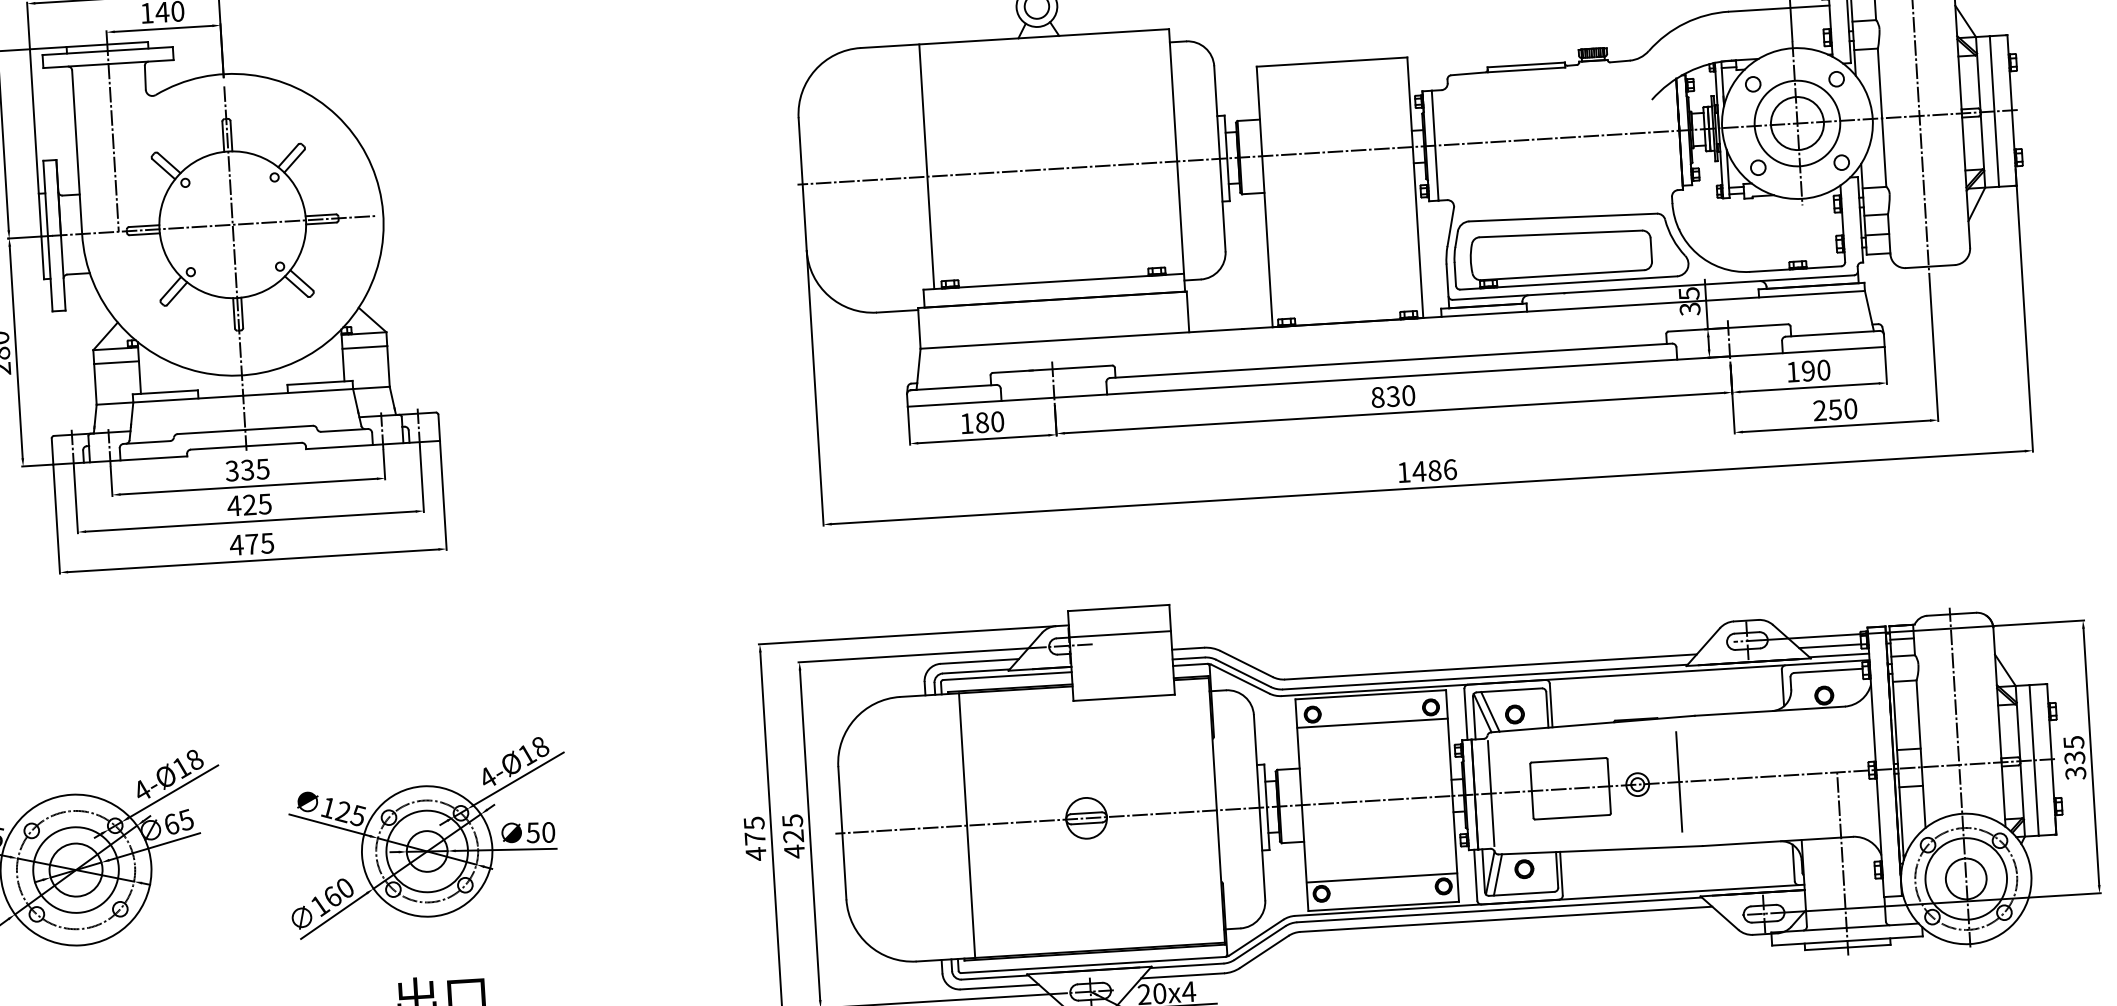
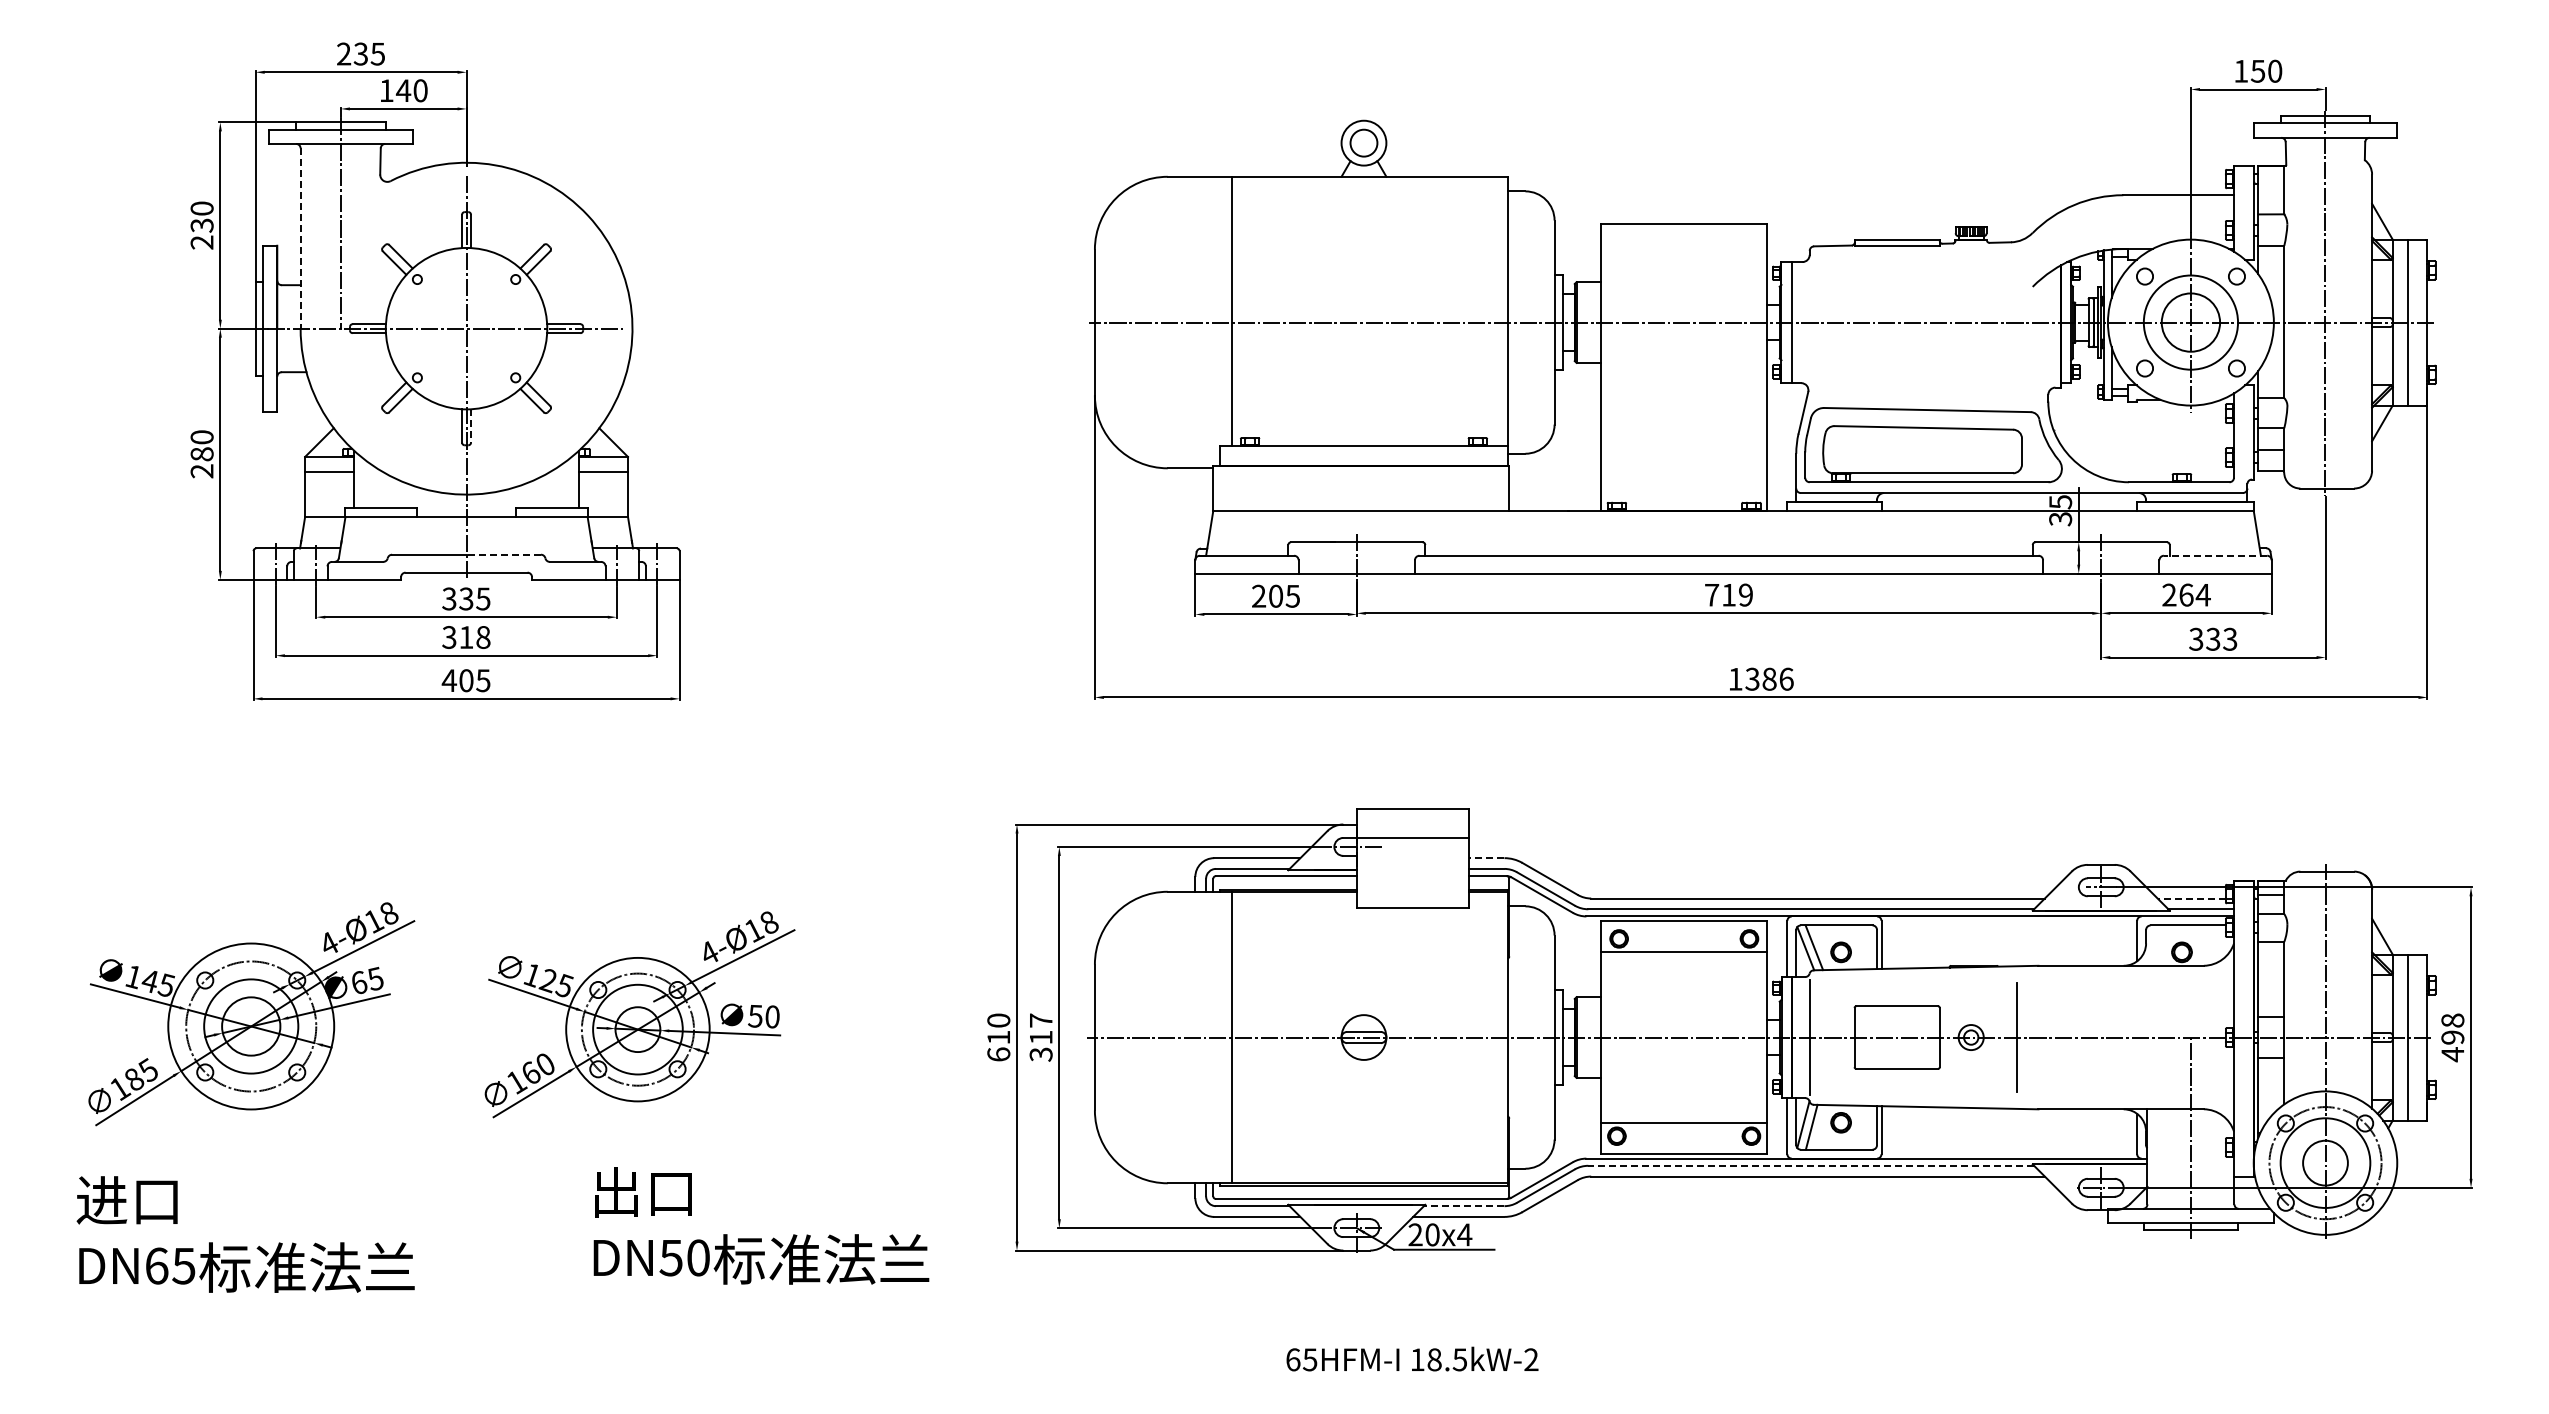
line: (77, 153) -> (300, 239), solid -> dashed
line: (242, 312) -> (471, 425), solid -> dashed
line: (1832, 333) -> (2215, 555), solid -> dashed
text: (1808, 370) -> (2186, 594), 190 -> 264
text: (1392, 395) -> (1728, 594), 830 -> 719
text: (1835, 409) -> (2213, 638), 250 -> 333
text: (981, 422) -> (1275, 595), 180 -> 205
line: (278, 427) -> (503, 554), solid -> dashed
text: (1419, 470) -> (1752, 678), 1486 -> 1386
text: (248, 505) -> (465, 637), 425 -> 318
text: (252, 544) -> (466, 680), 475 -> 405
line: (1829, 646) -> (2191, 898), solid -> dashed
line: (1187, 649) -> (1486, 858), solid -> dashed
text: (2074, 757) -> (2452, 1037), 335 -> 498
text: (793, 836) -> (1040, 1037), 425 -> 317
text: (754, 838) -> (998, 1037), 475 -> 610
line: (1499, 909) -> (1811, 1165), solid -> dashed
line: (1186, 966) -> (1463, 1206), solid -> dashed

